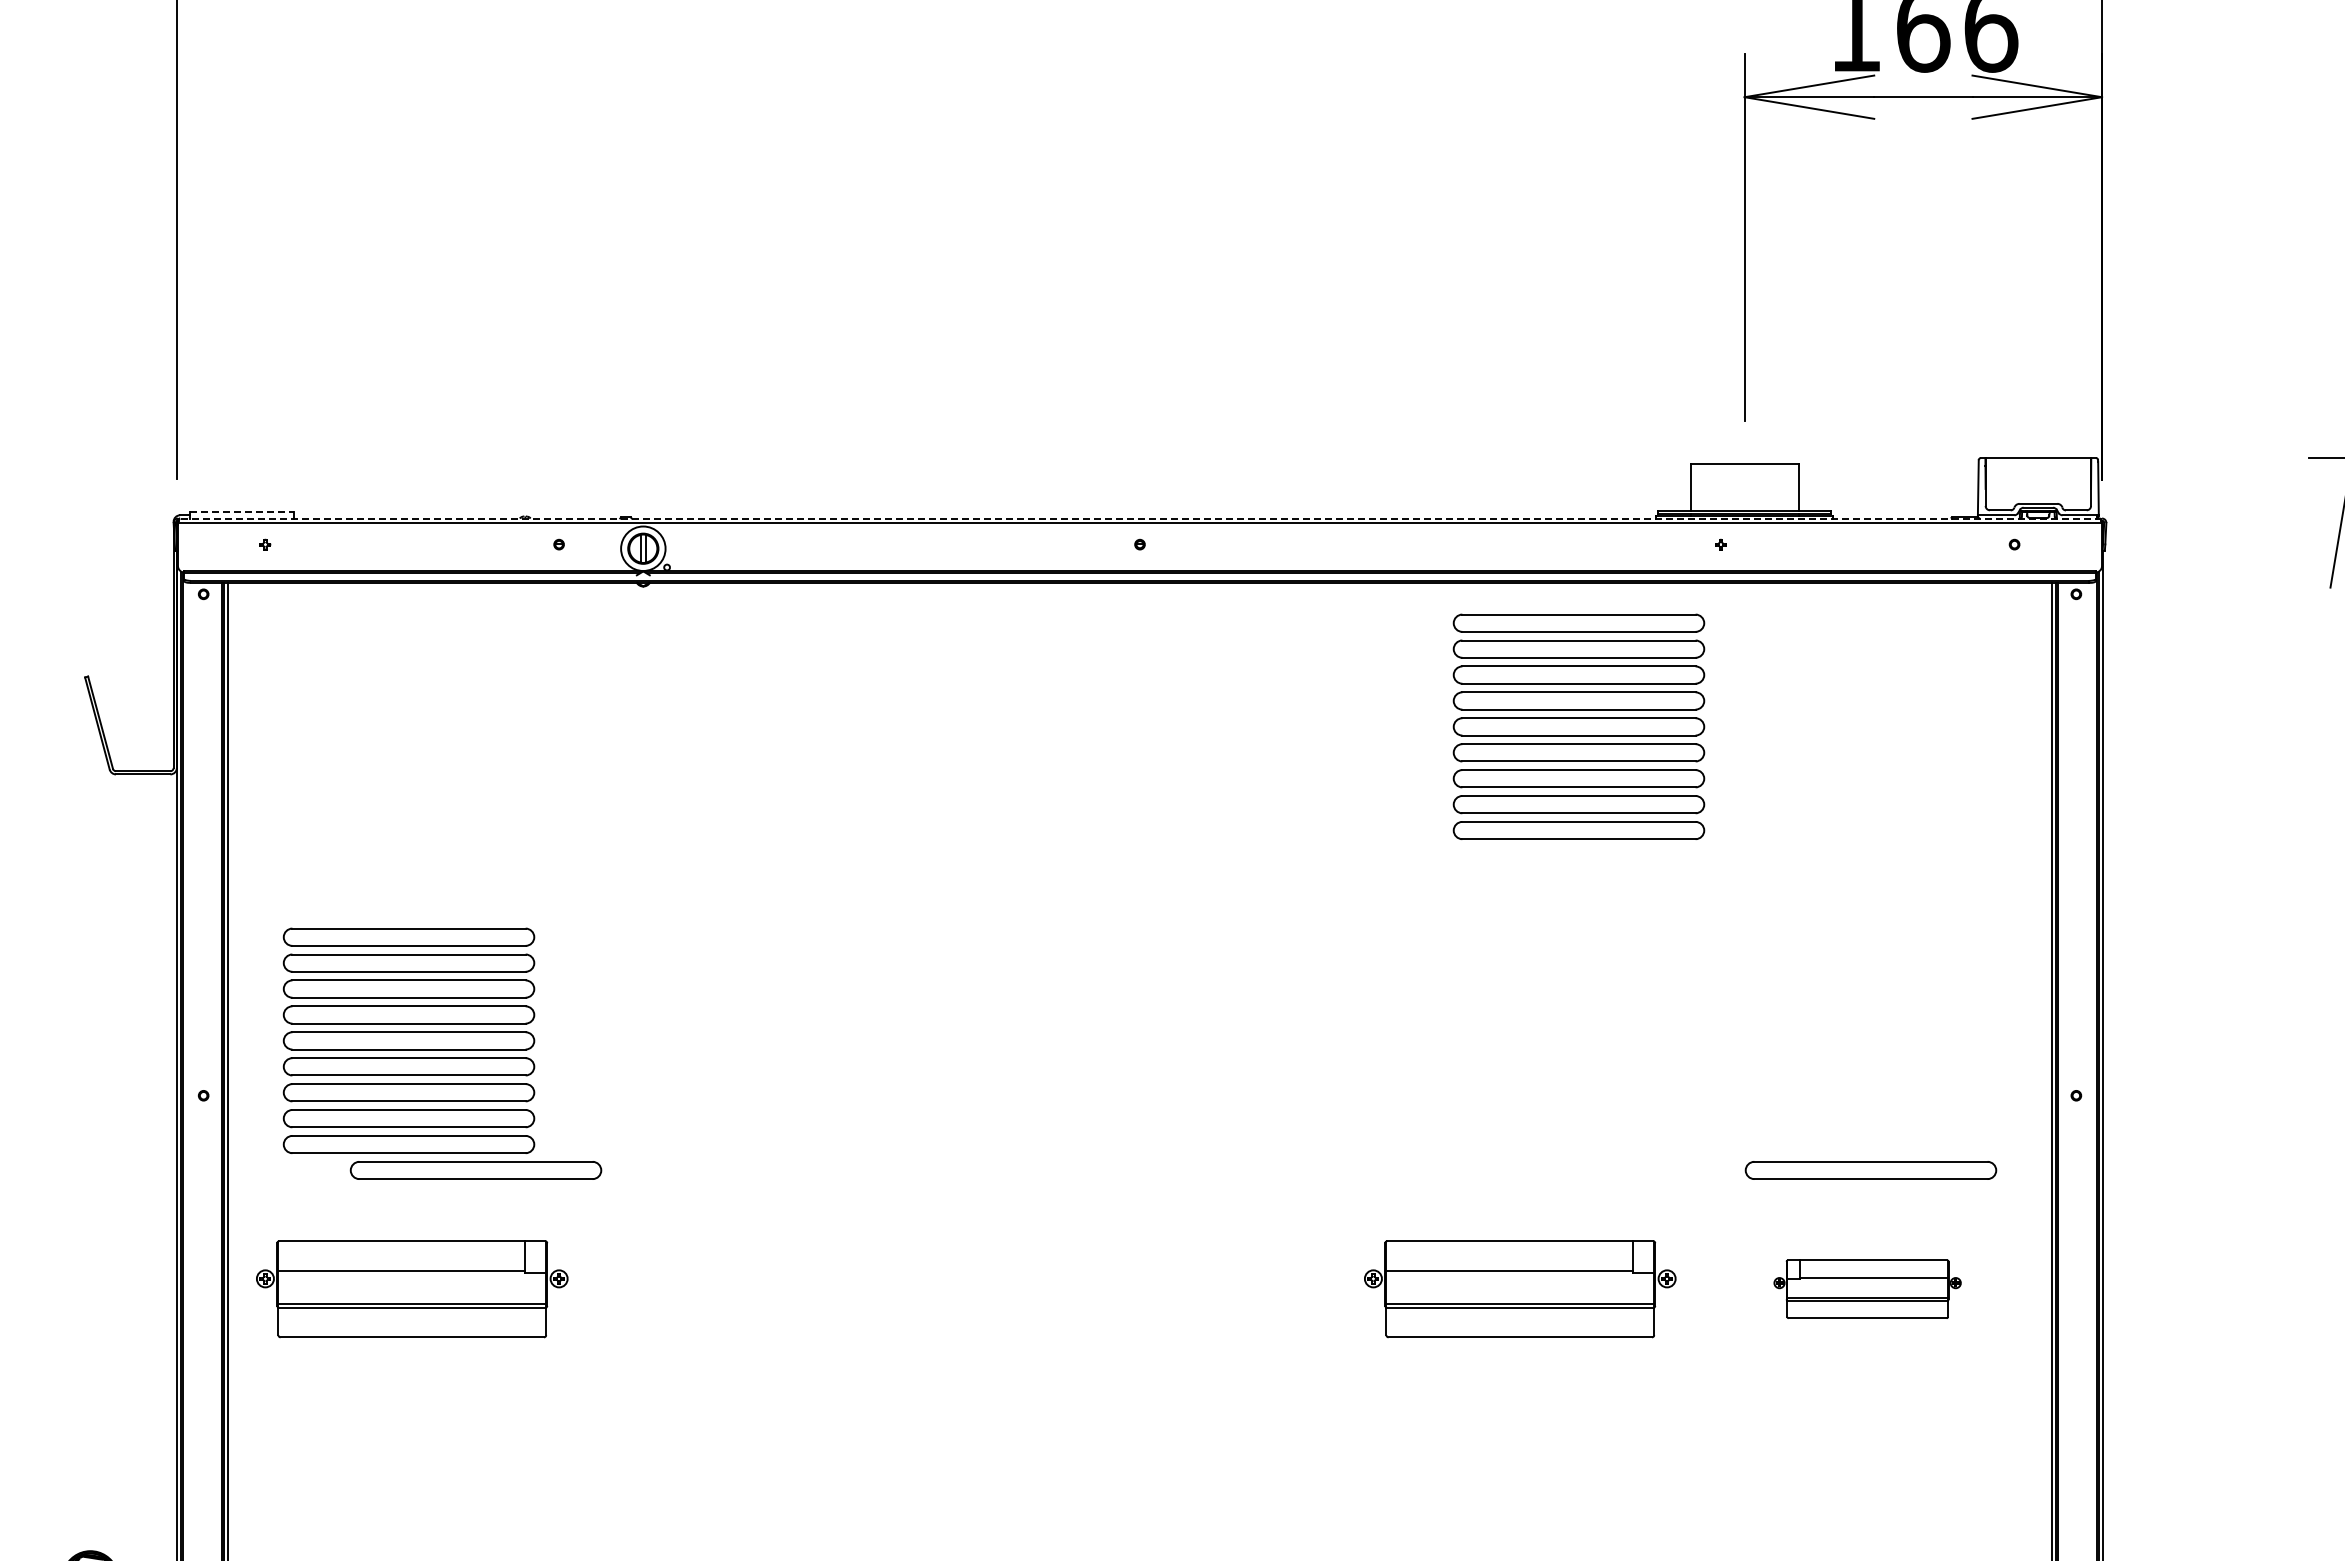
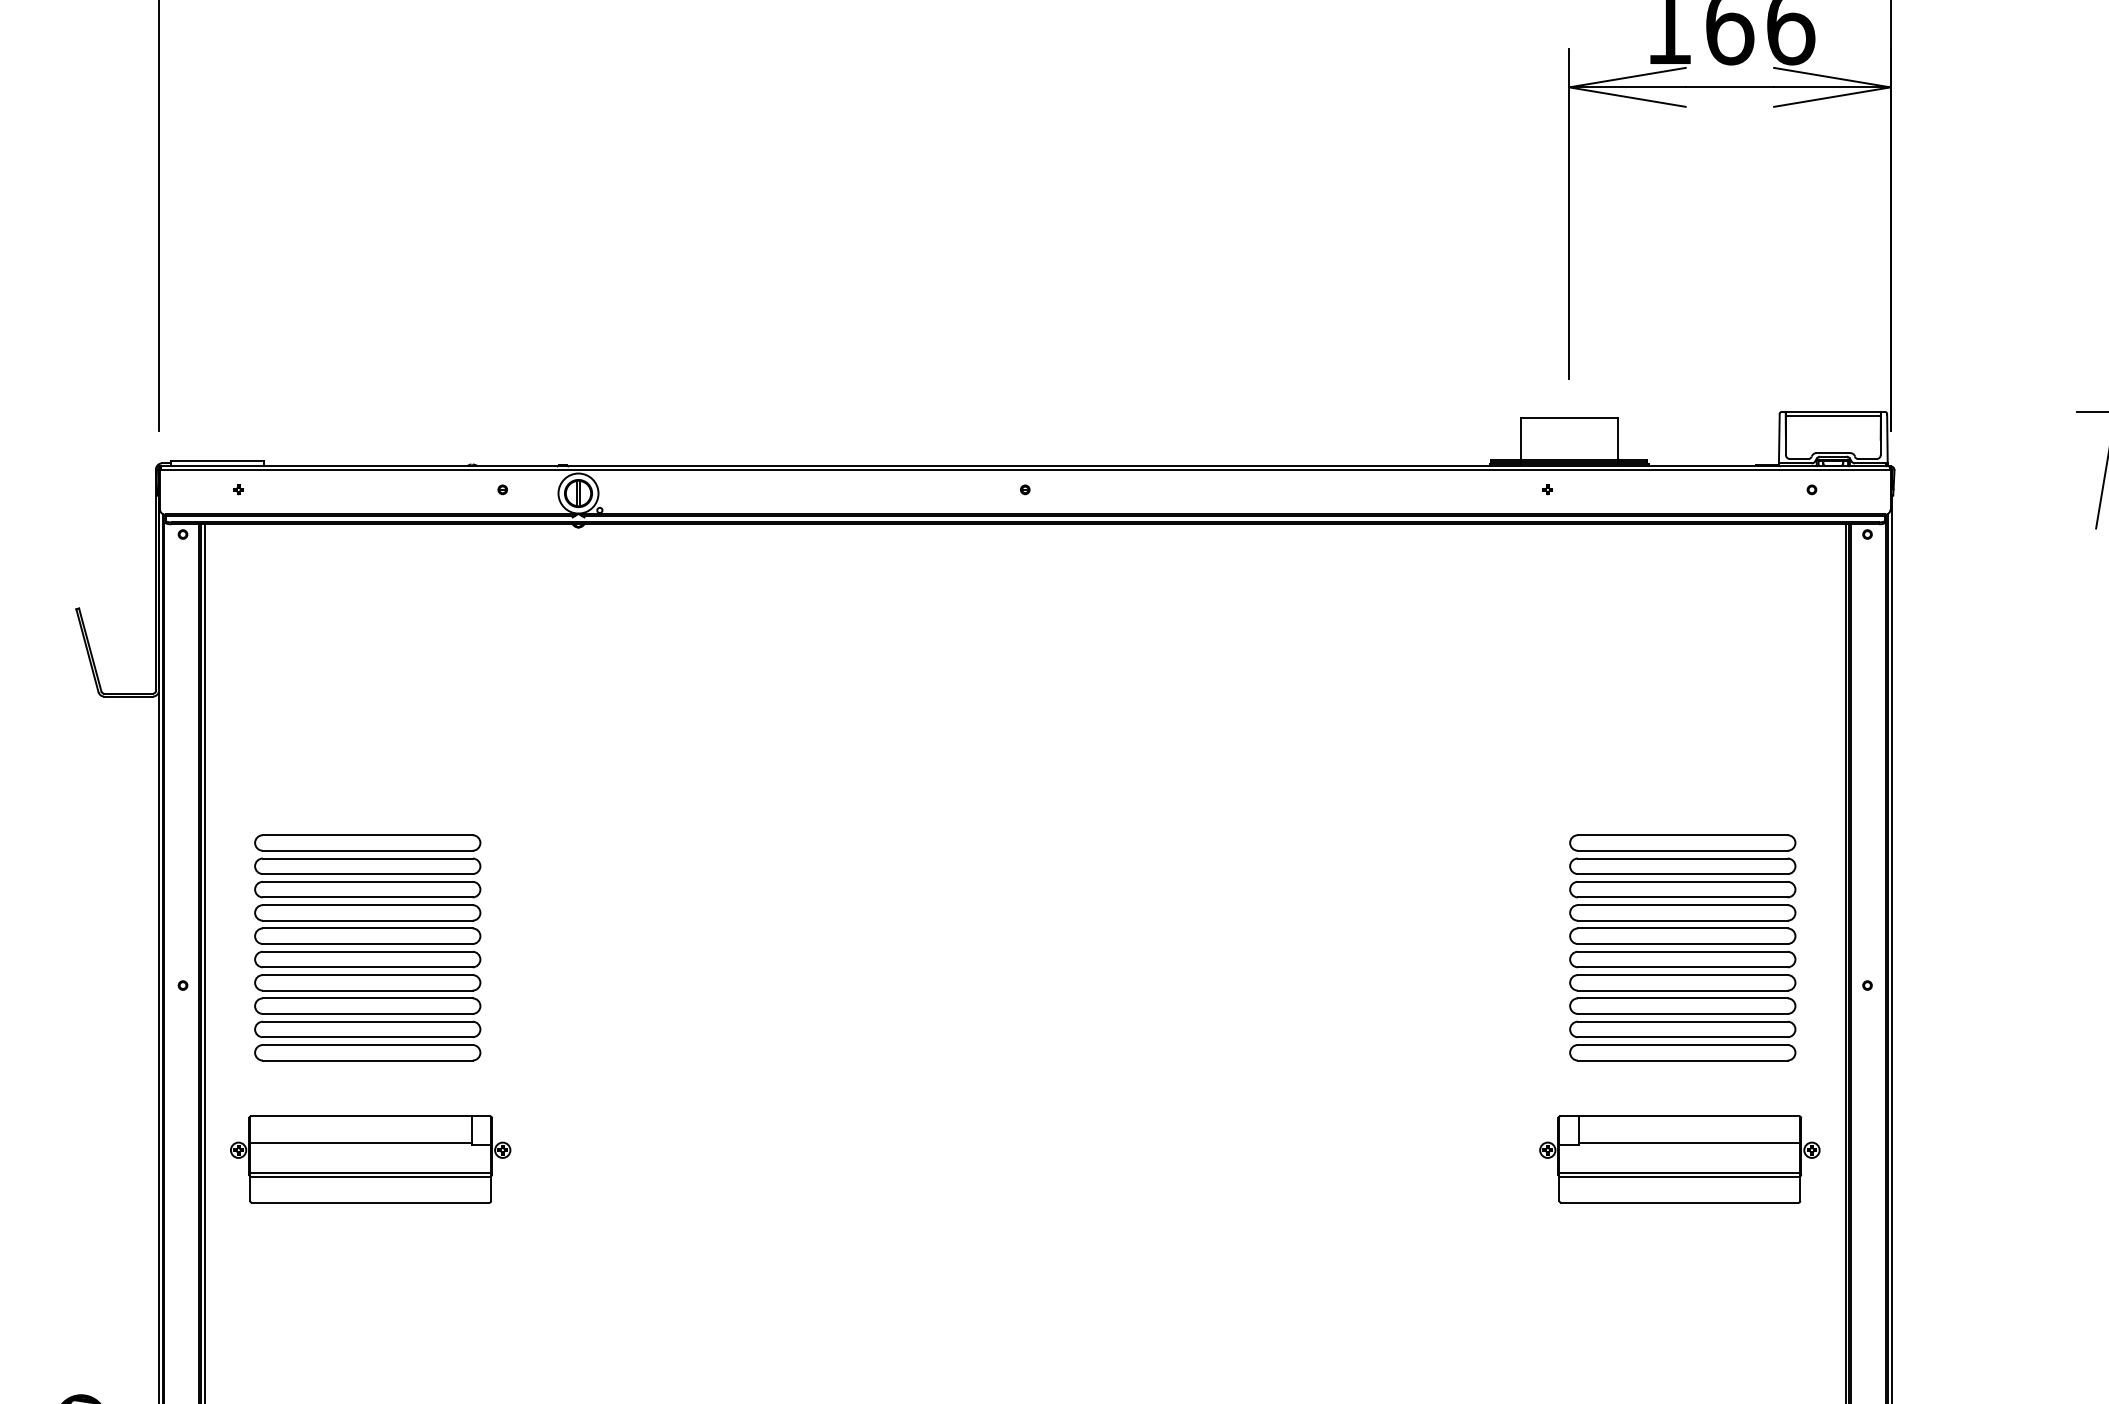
line: (2038, 462) -> (1833, 415), added
line: (241, 512) -> (217, 460), dashed -> solid
line: (1139, 518) -> (1024, 466), dashed -> solid
part: (1578, 726) -> (1682, 935), moved
part: (475, 1170) -> (367, 1052), moved
part: (1520, 1289) -> (1367, 1159), removed
part: (1867, 1289) -> (1679, 1159), size x1.67

